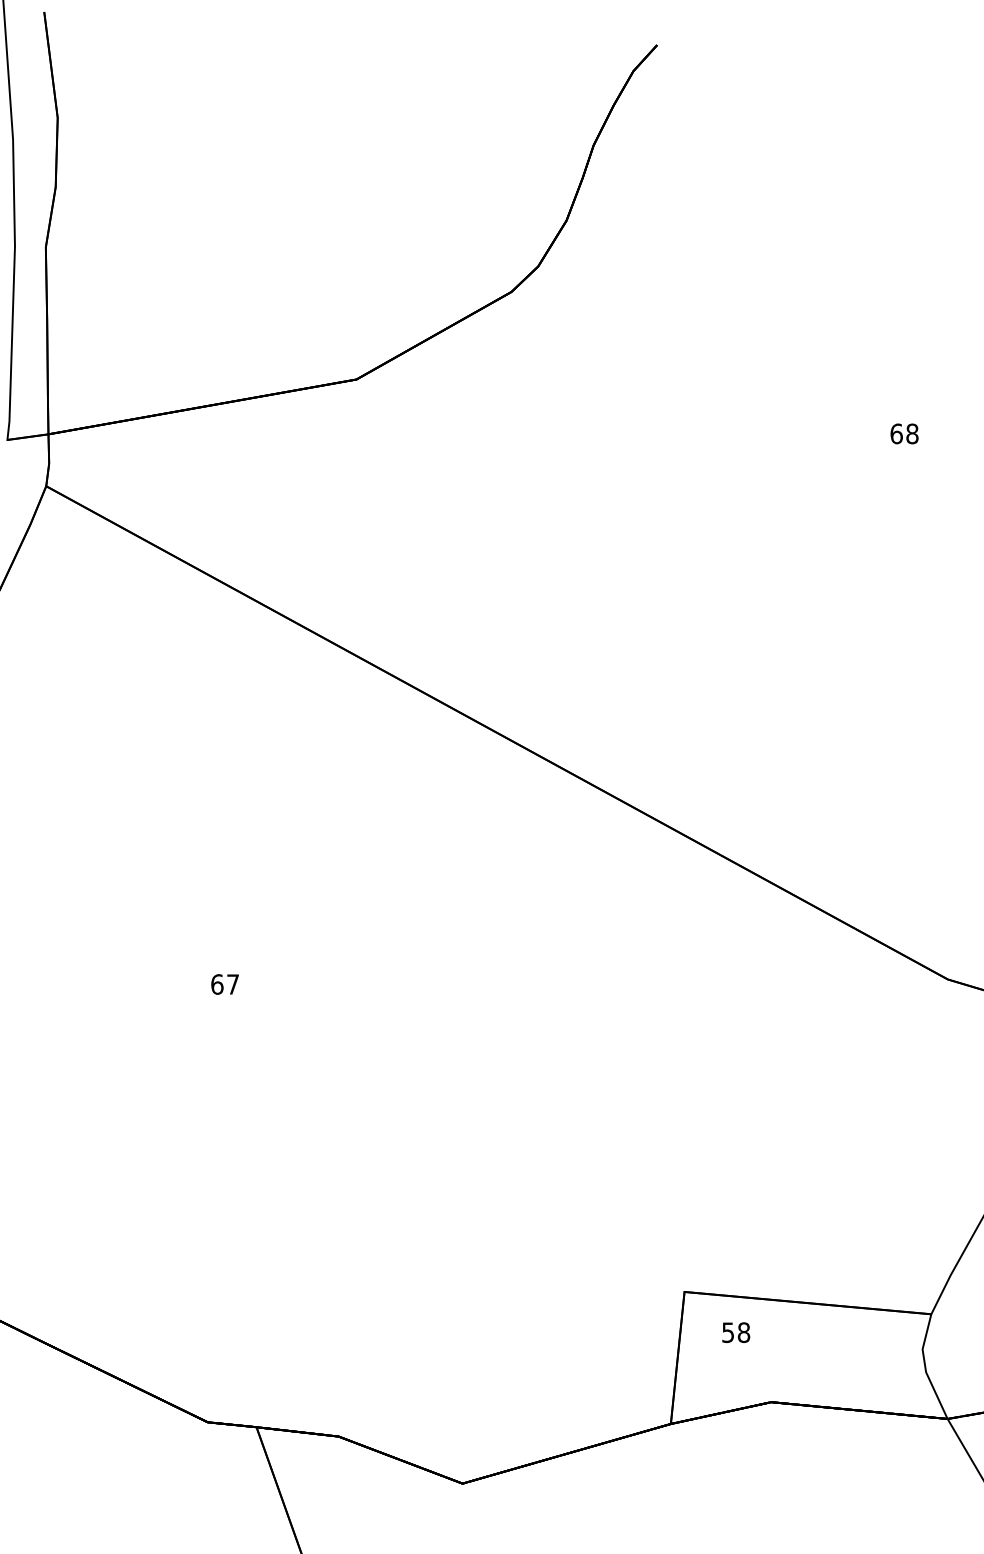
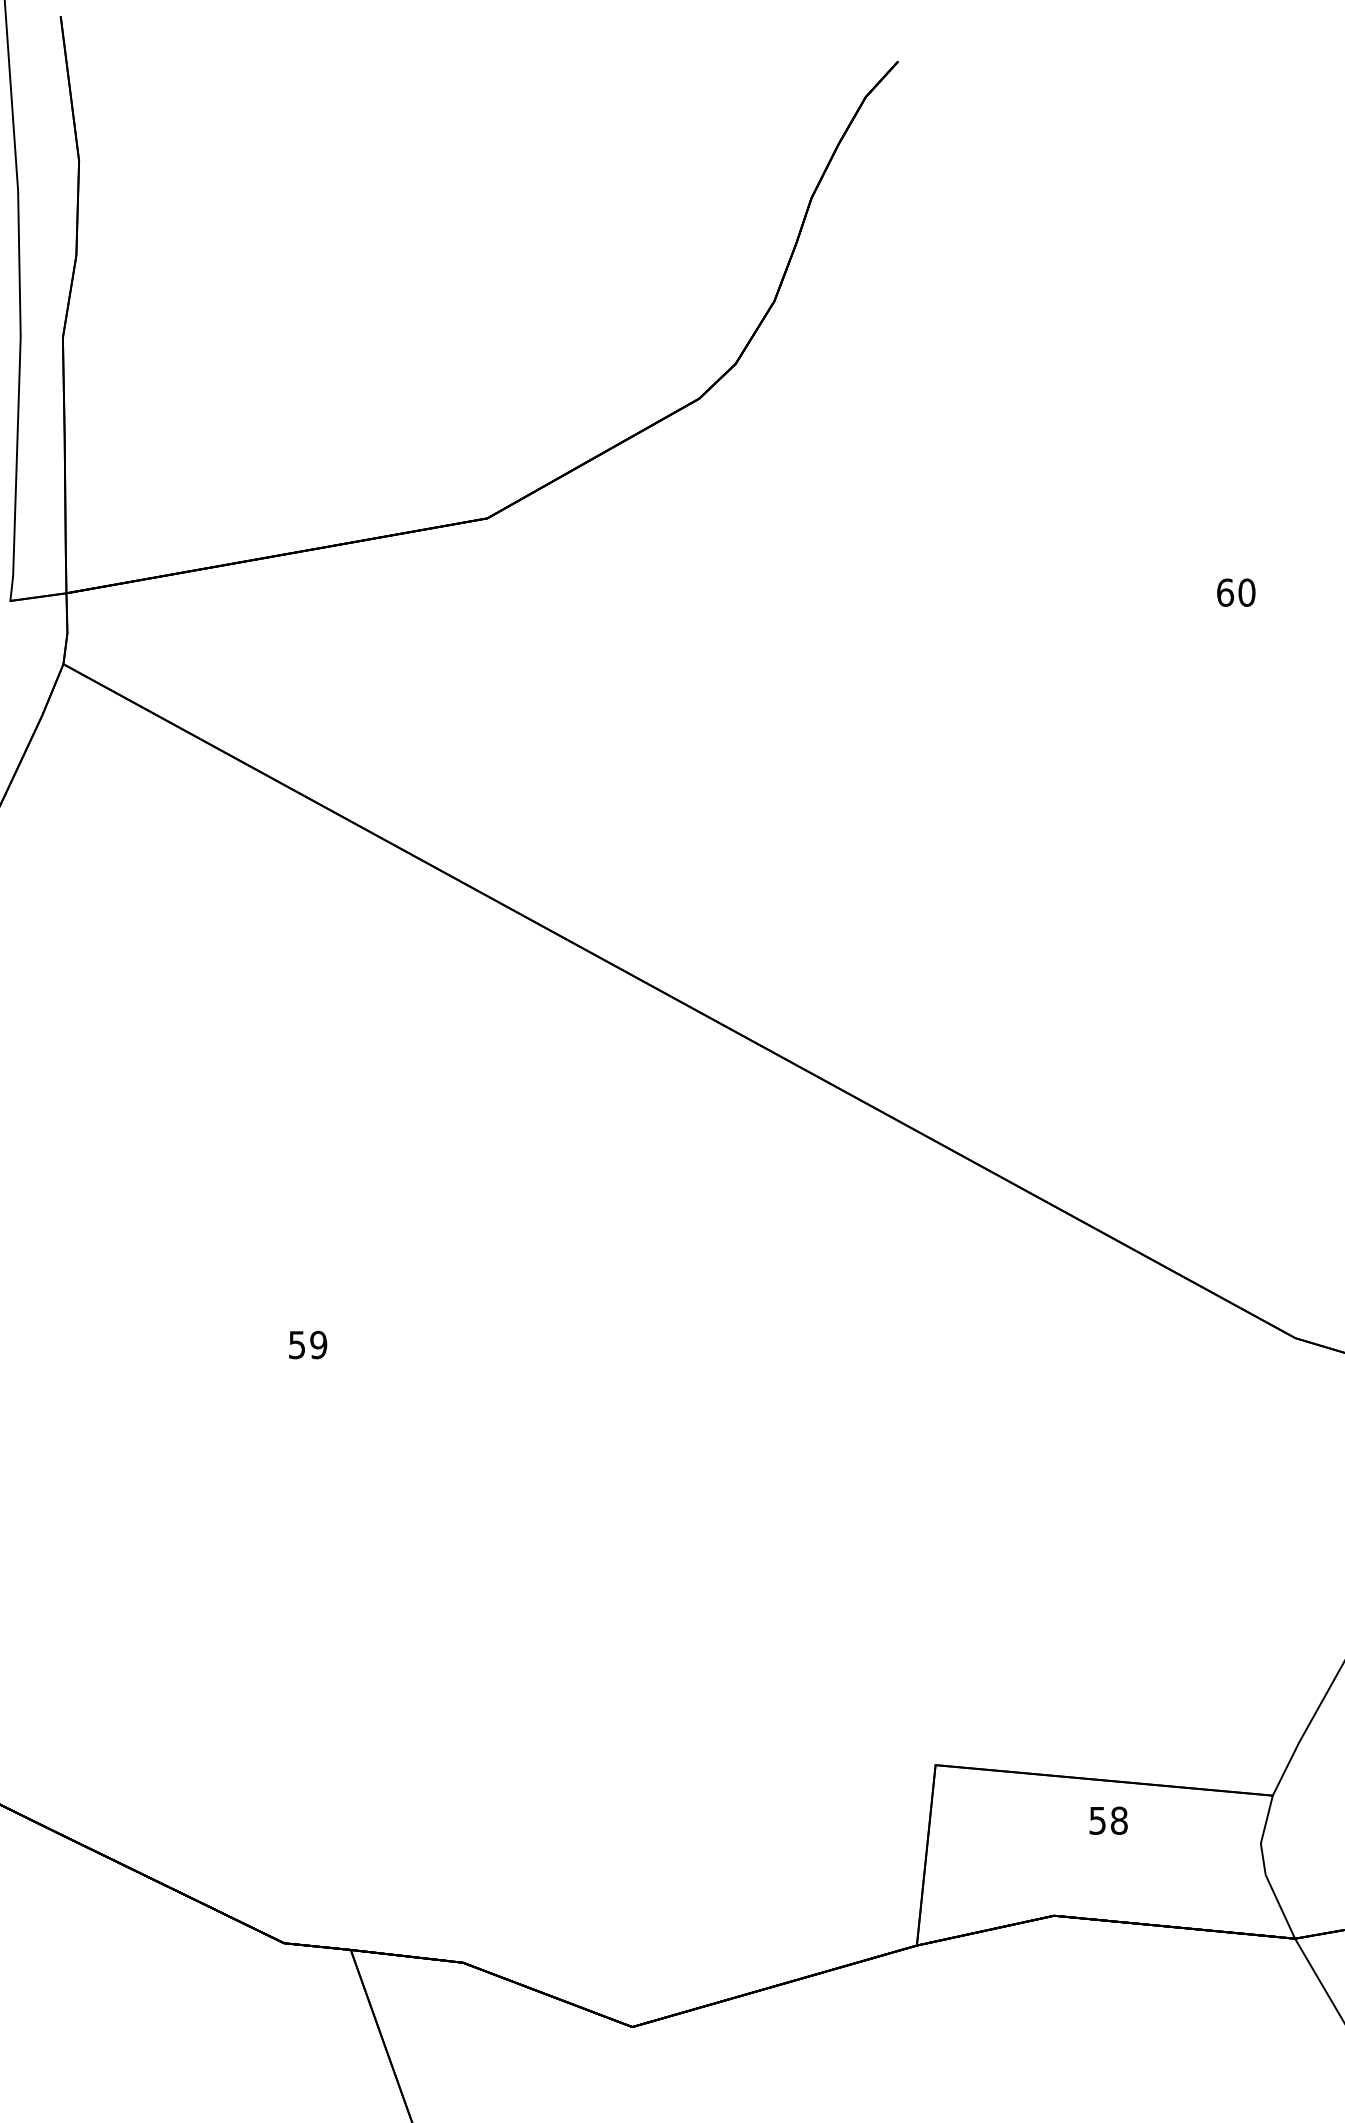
text: (912, 433) -> (1247, 592), 68 -> 60
text: (225, 984) -> (308, 1345), 67 -> 59
text: (736, 1332) -> (1109, 1820), moved

